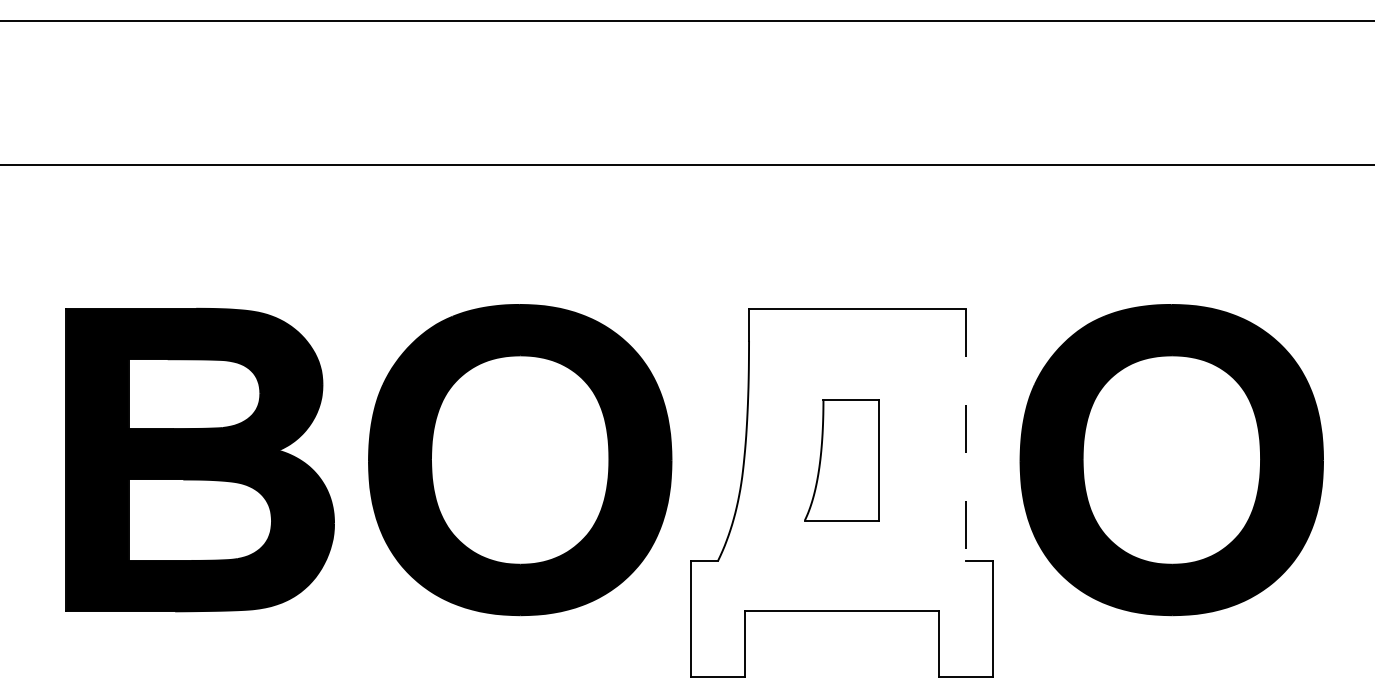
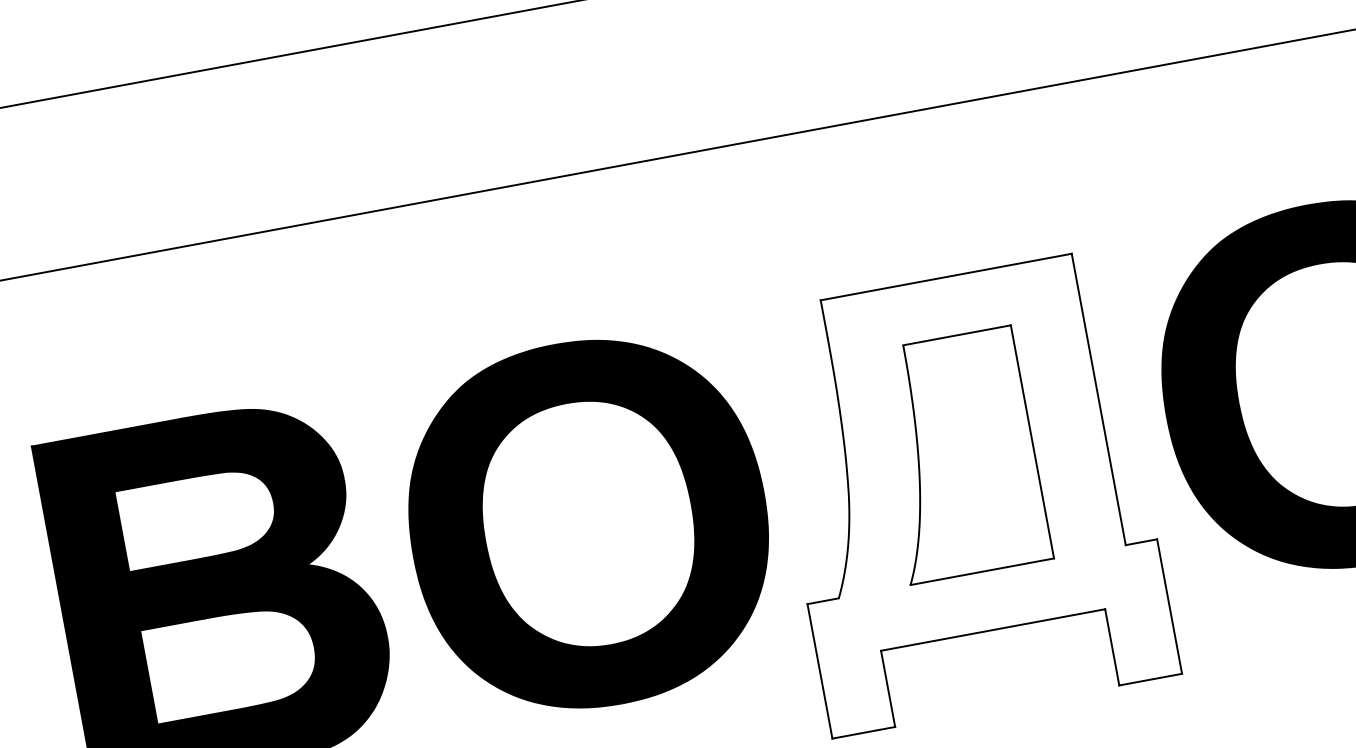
line: (966, 435) -> (1099, 400), dashed -> solid
part: (841, 459) -> (959, 454), size x1.67

